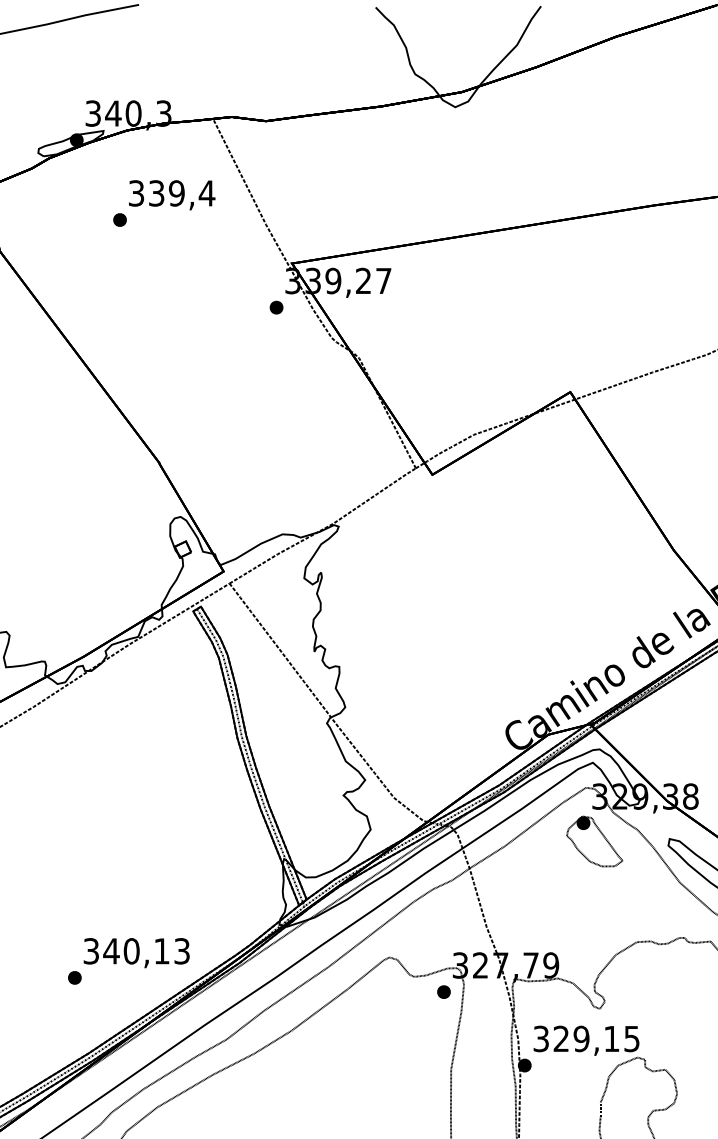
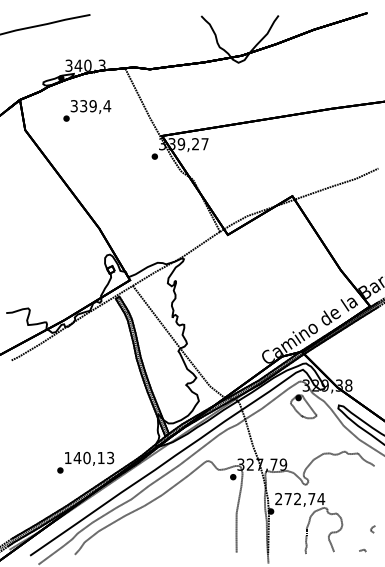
text: (164, 202) -> (87, 110), moved
text: (90, 950) -> (67, 457), 340,13 -> 140,13
text: (587, 1037) -> (300, 498), 329,15 -> 272,74

